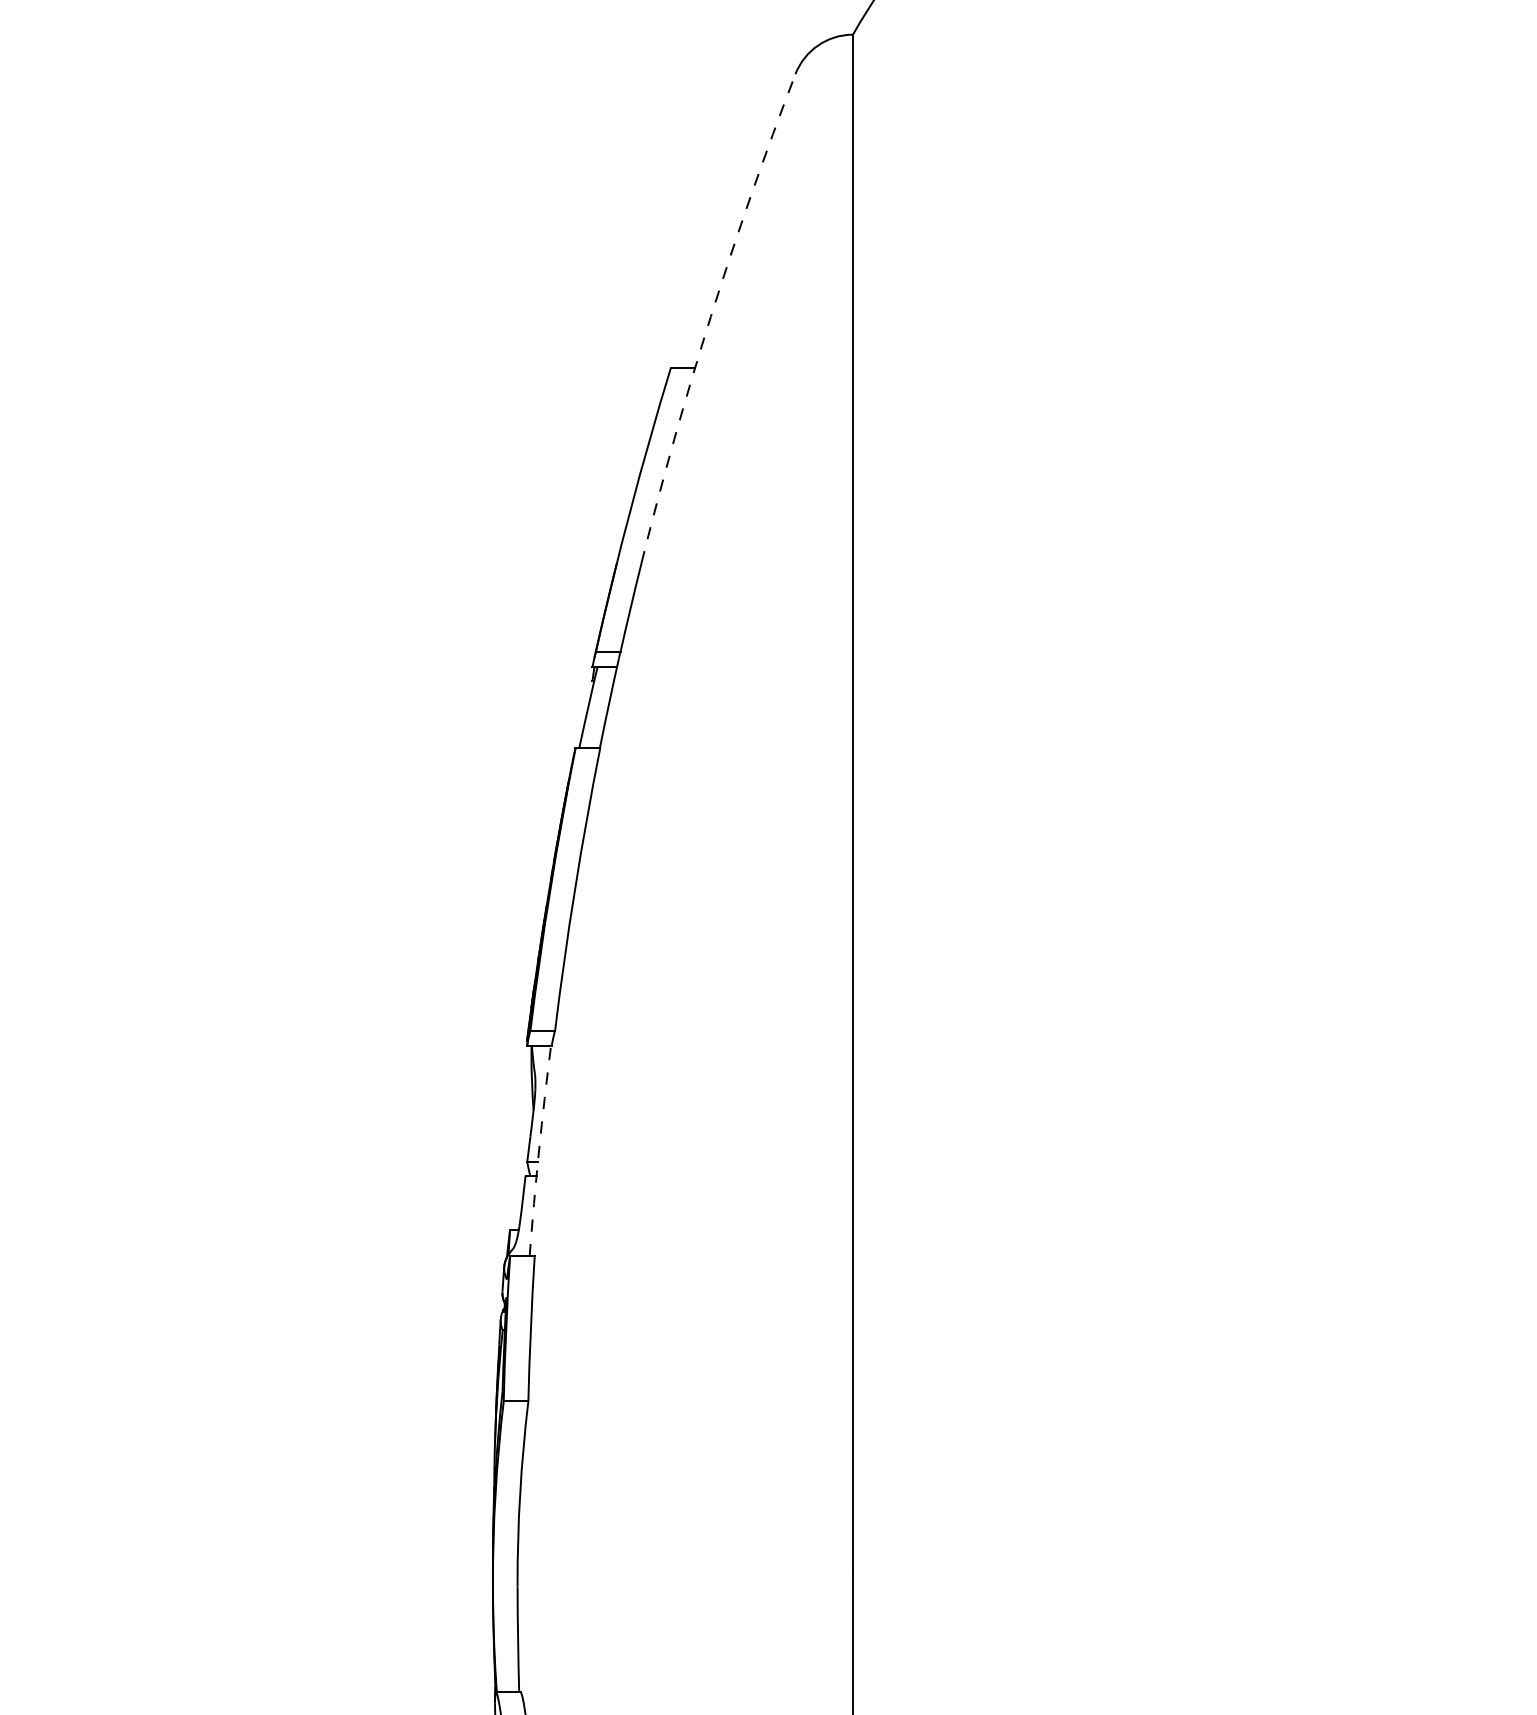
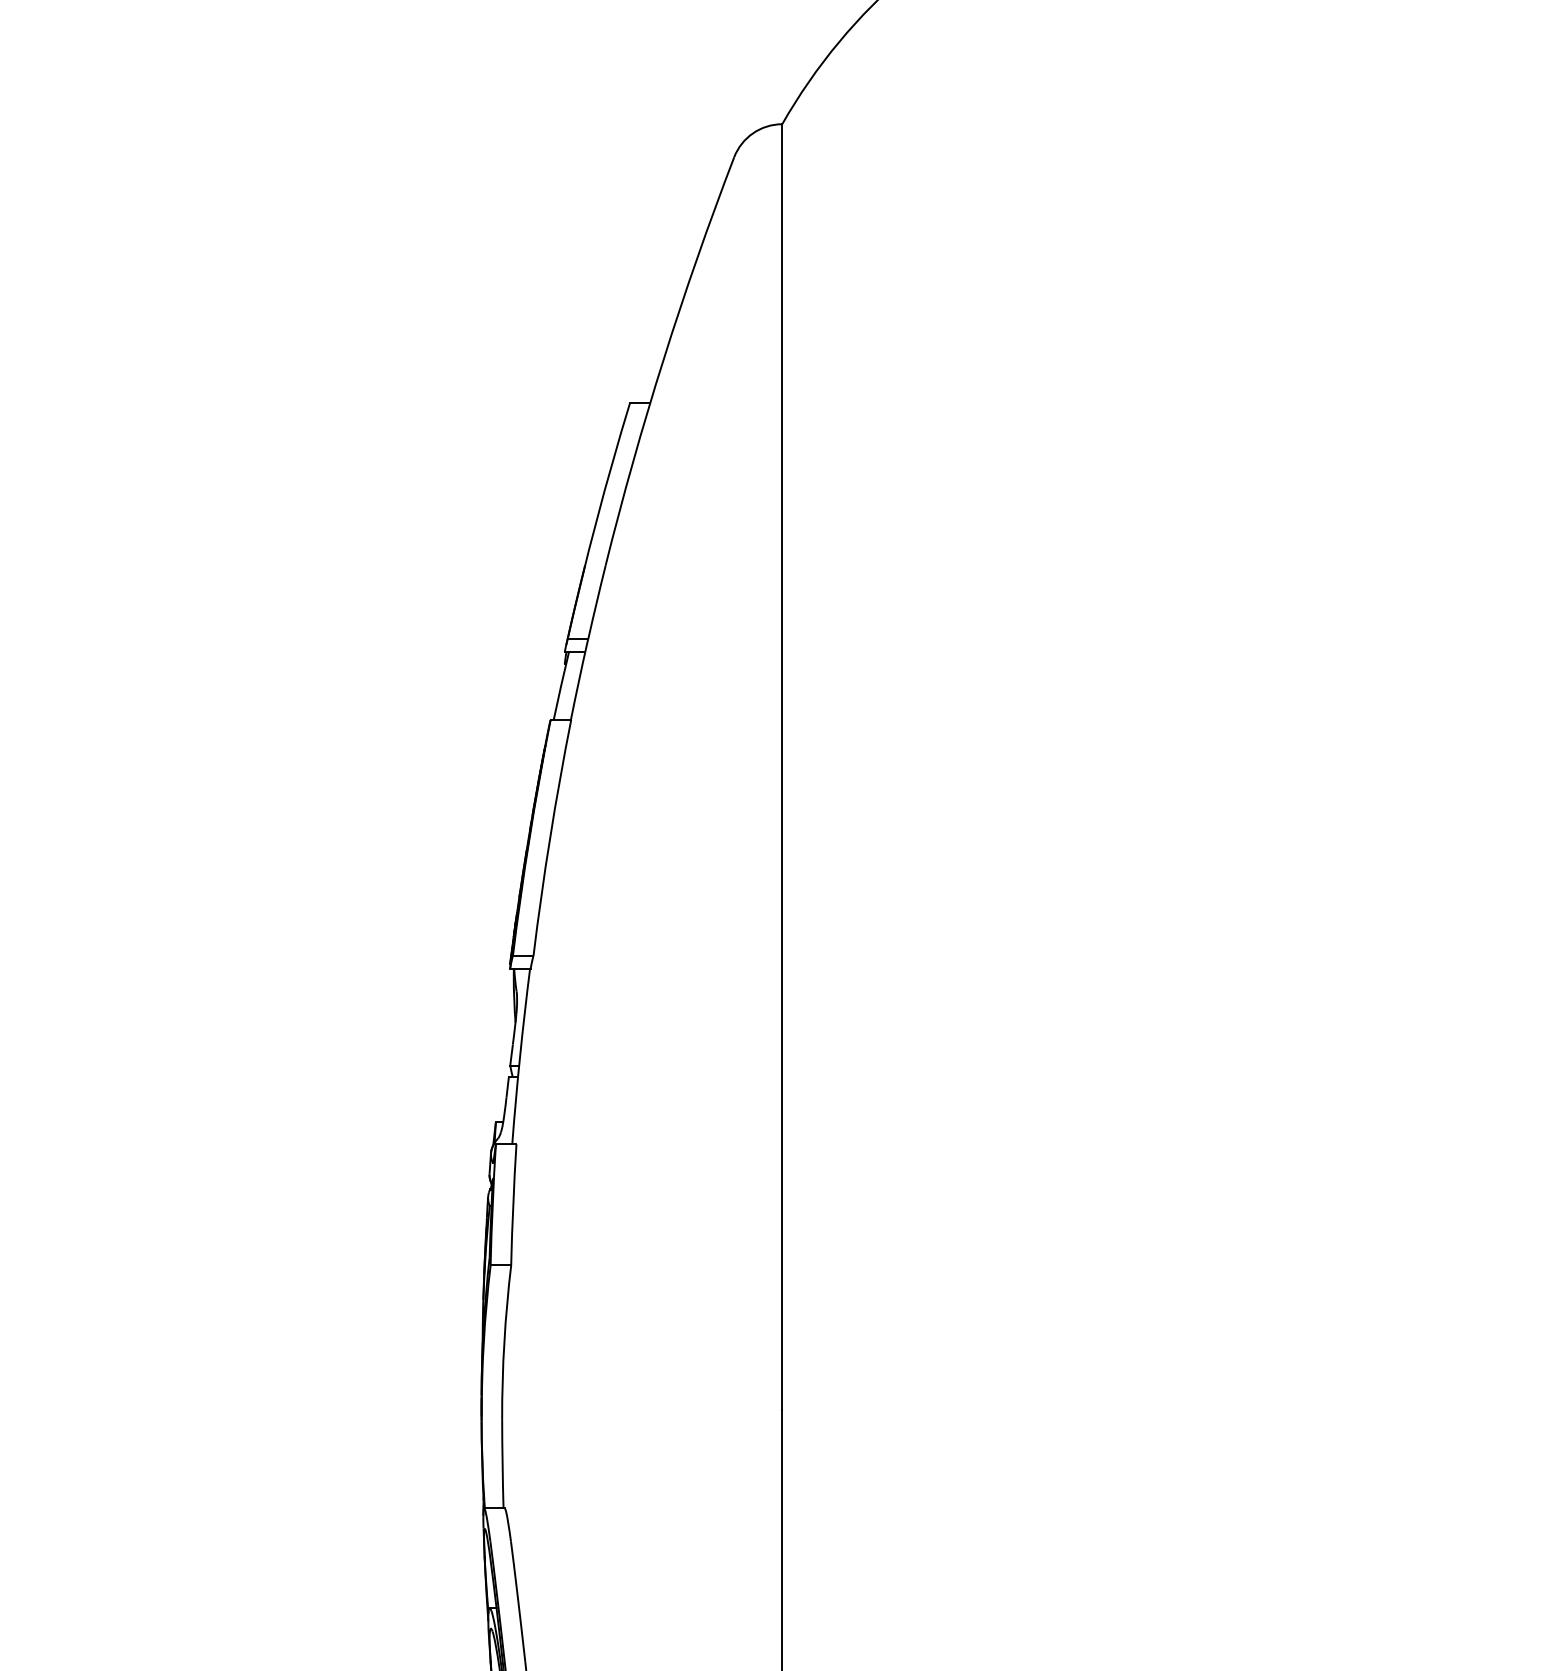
arc: (710, 316) -> (663, 359), dashed -> solid
arc: (539, 1151) -> (520, 1056), dashed -> solid

